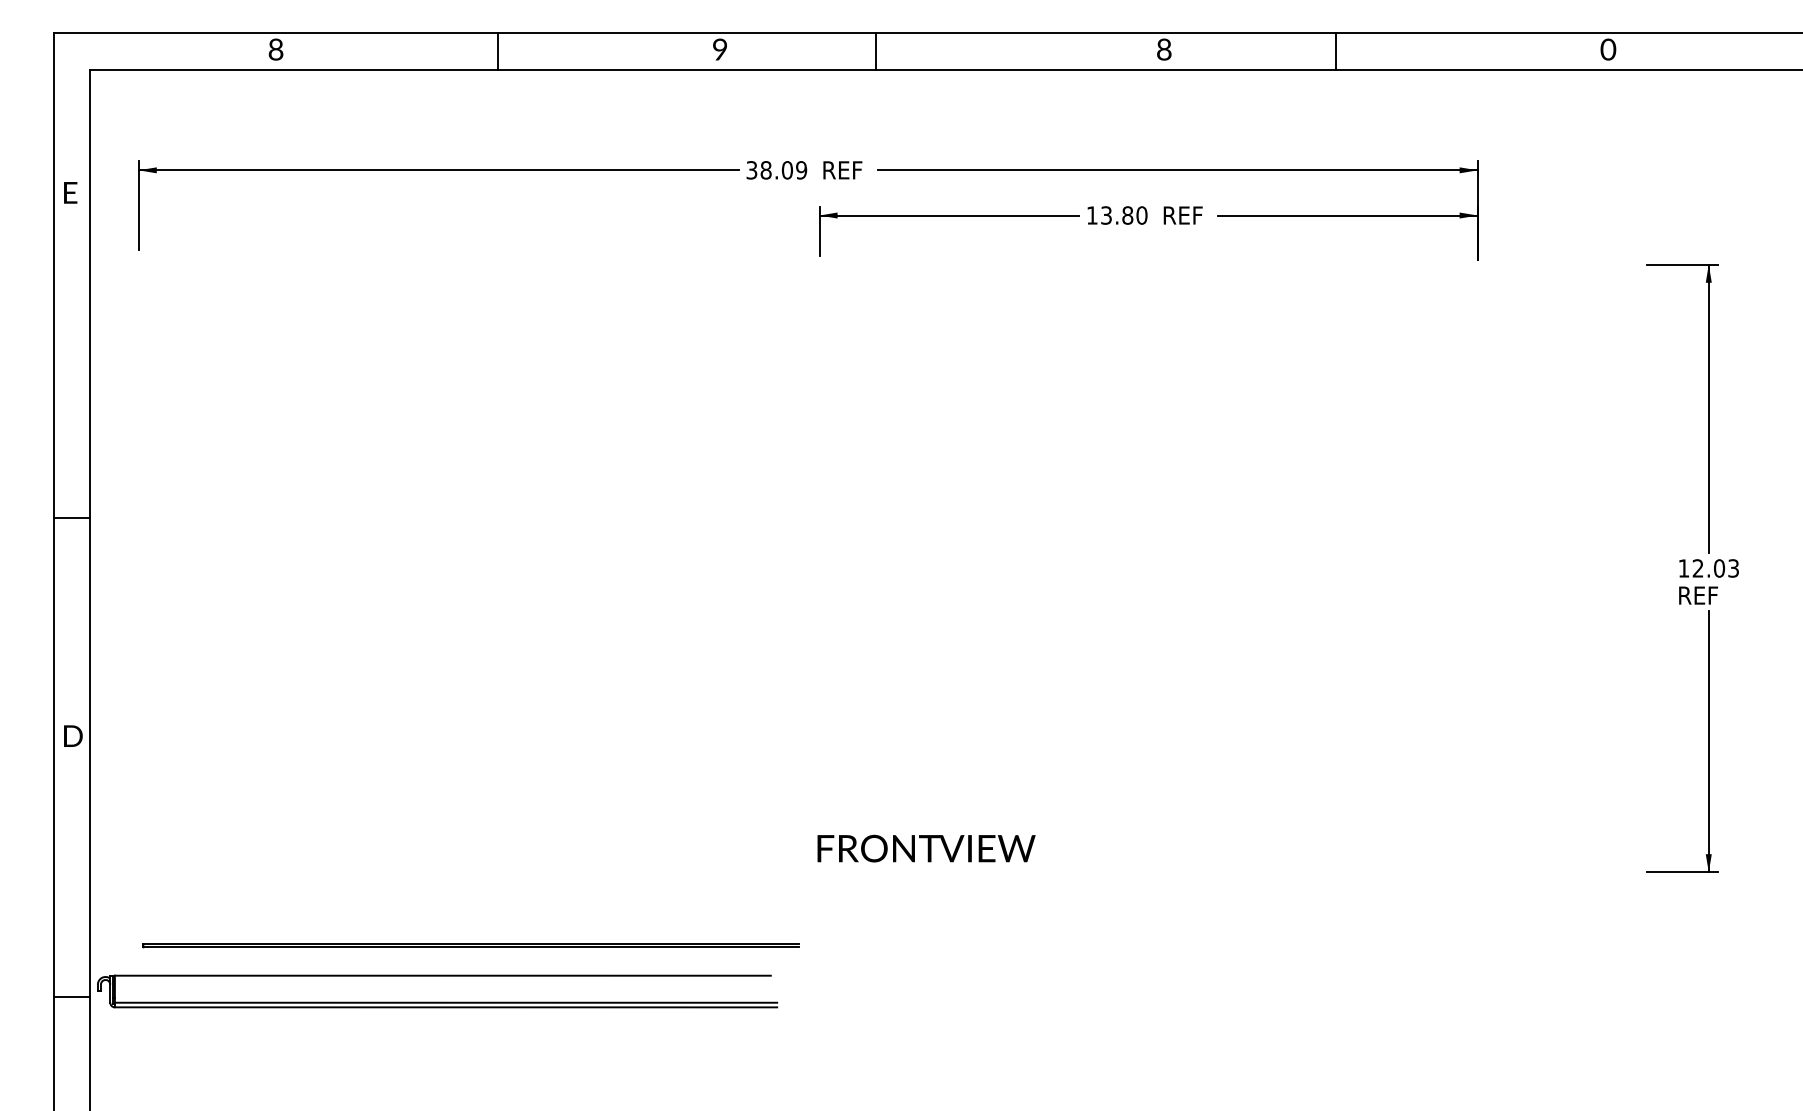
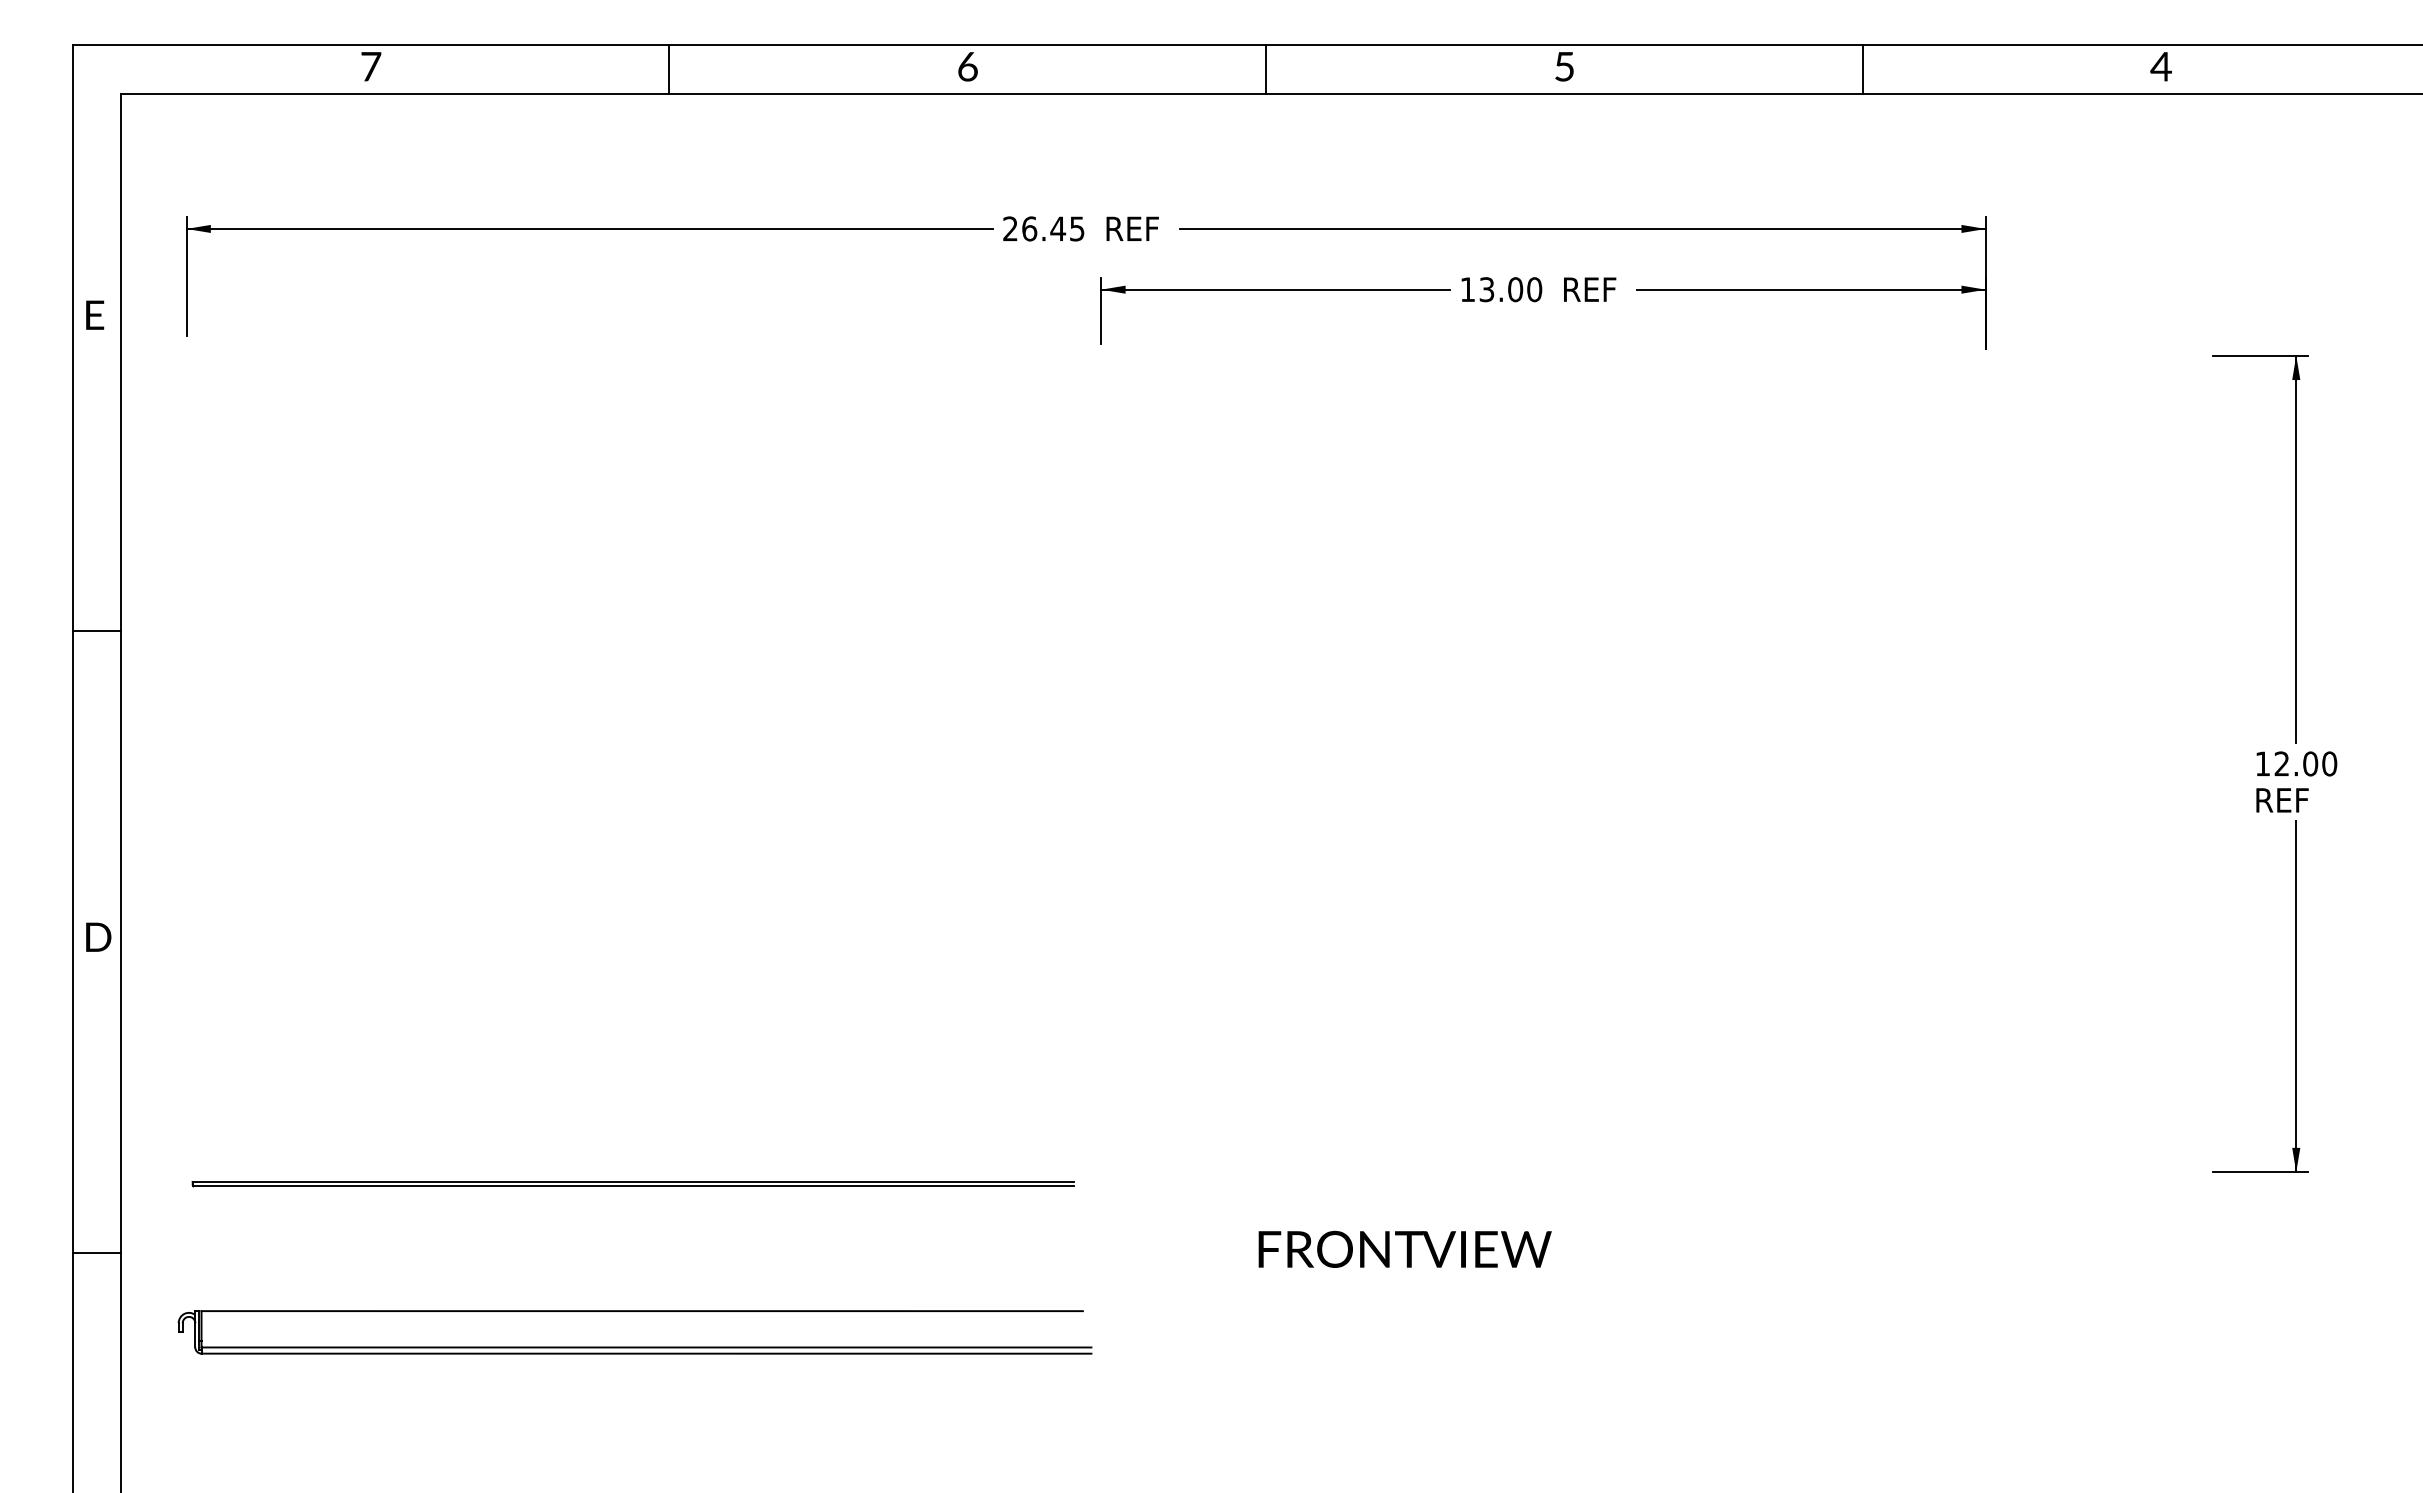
text: (276, 49) -> (371, 66), 8 -> 7
text: (719, 49) -> (967, 66), 9 -> 6
text: (1164, 49) -> (1564, 66), 8 -> 5
text: (1607, 49) -> (2160, 66), 0 -> 4
line: (876, 50) -> (1266, 68), moved
line: (1336, 50) -> (1862, 68), moved
text: (776, 170) -> (1043, 228), 38.09 -> 26.45
text: (70, 192) -> (95, 314), moved
text: (1127, 215) -> (1515, 289), 13.80 -> 13.00
line: (71, 518) -> (96, 631), moved
text: (1733, 568) -> (2329, 763), 12.03 -> 12.00
text: (73, 735) -> (98, 936), moved
text: (926, 847) -> (1404, 1248), moved
part: (470, 946) -> (632, 1184), moved
line: (71, 997) -> (96, 1253), moved
part: (437, 1002) -> (634, 1346), moved

